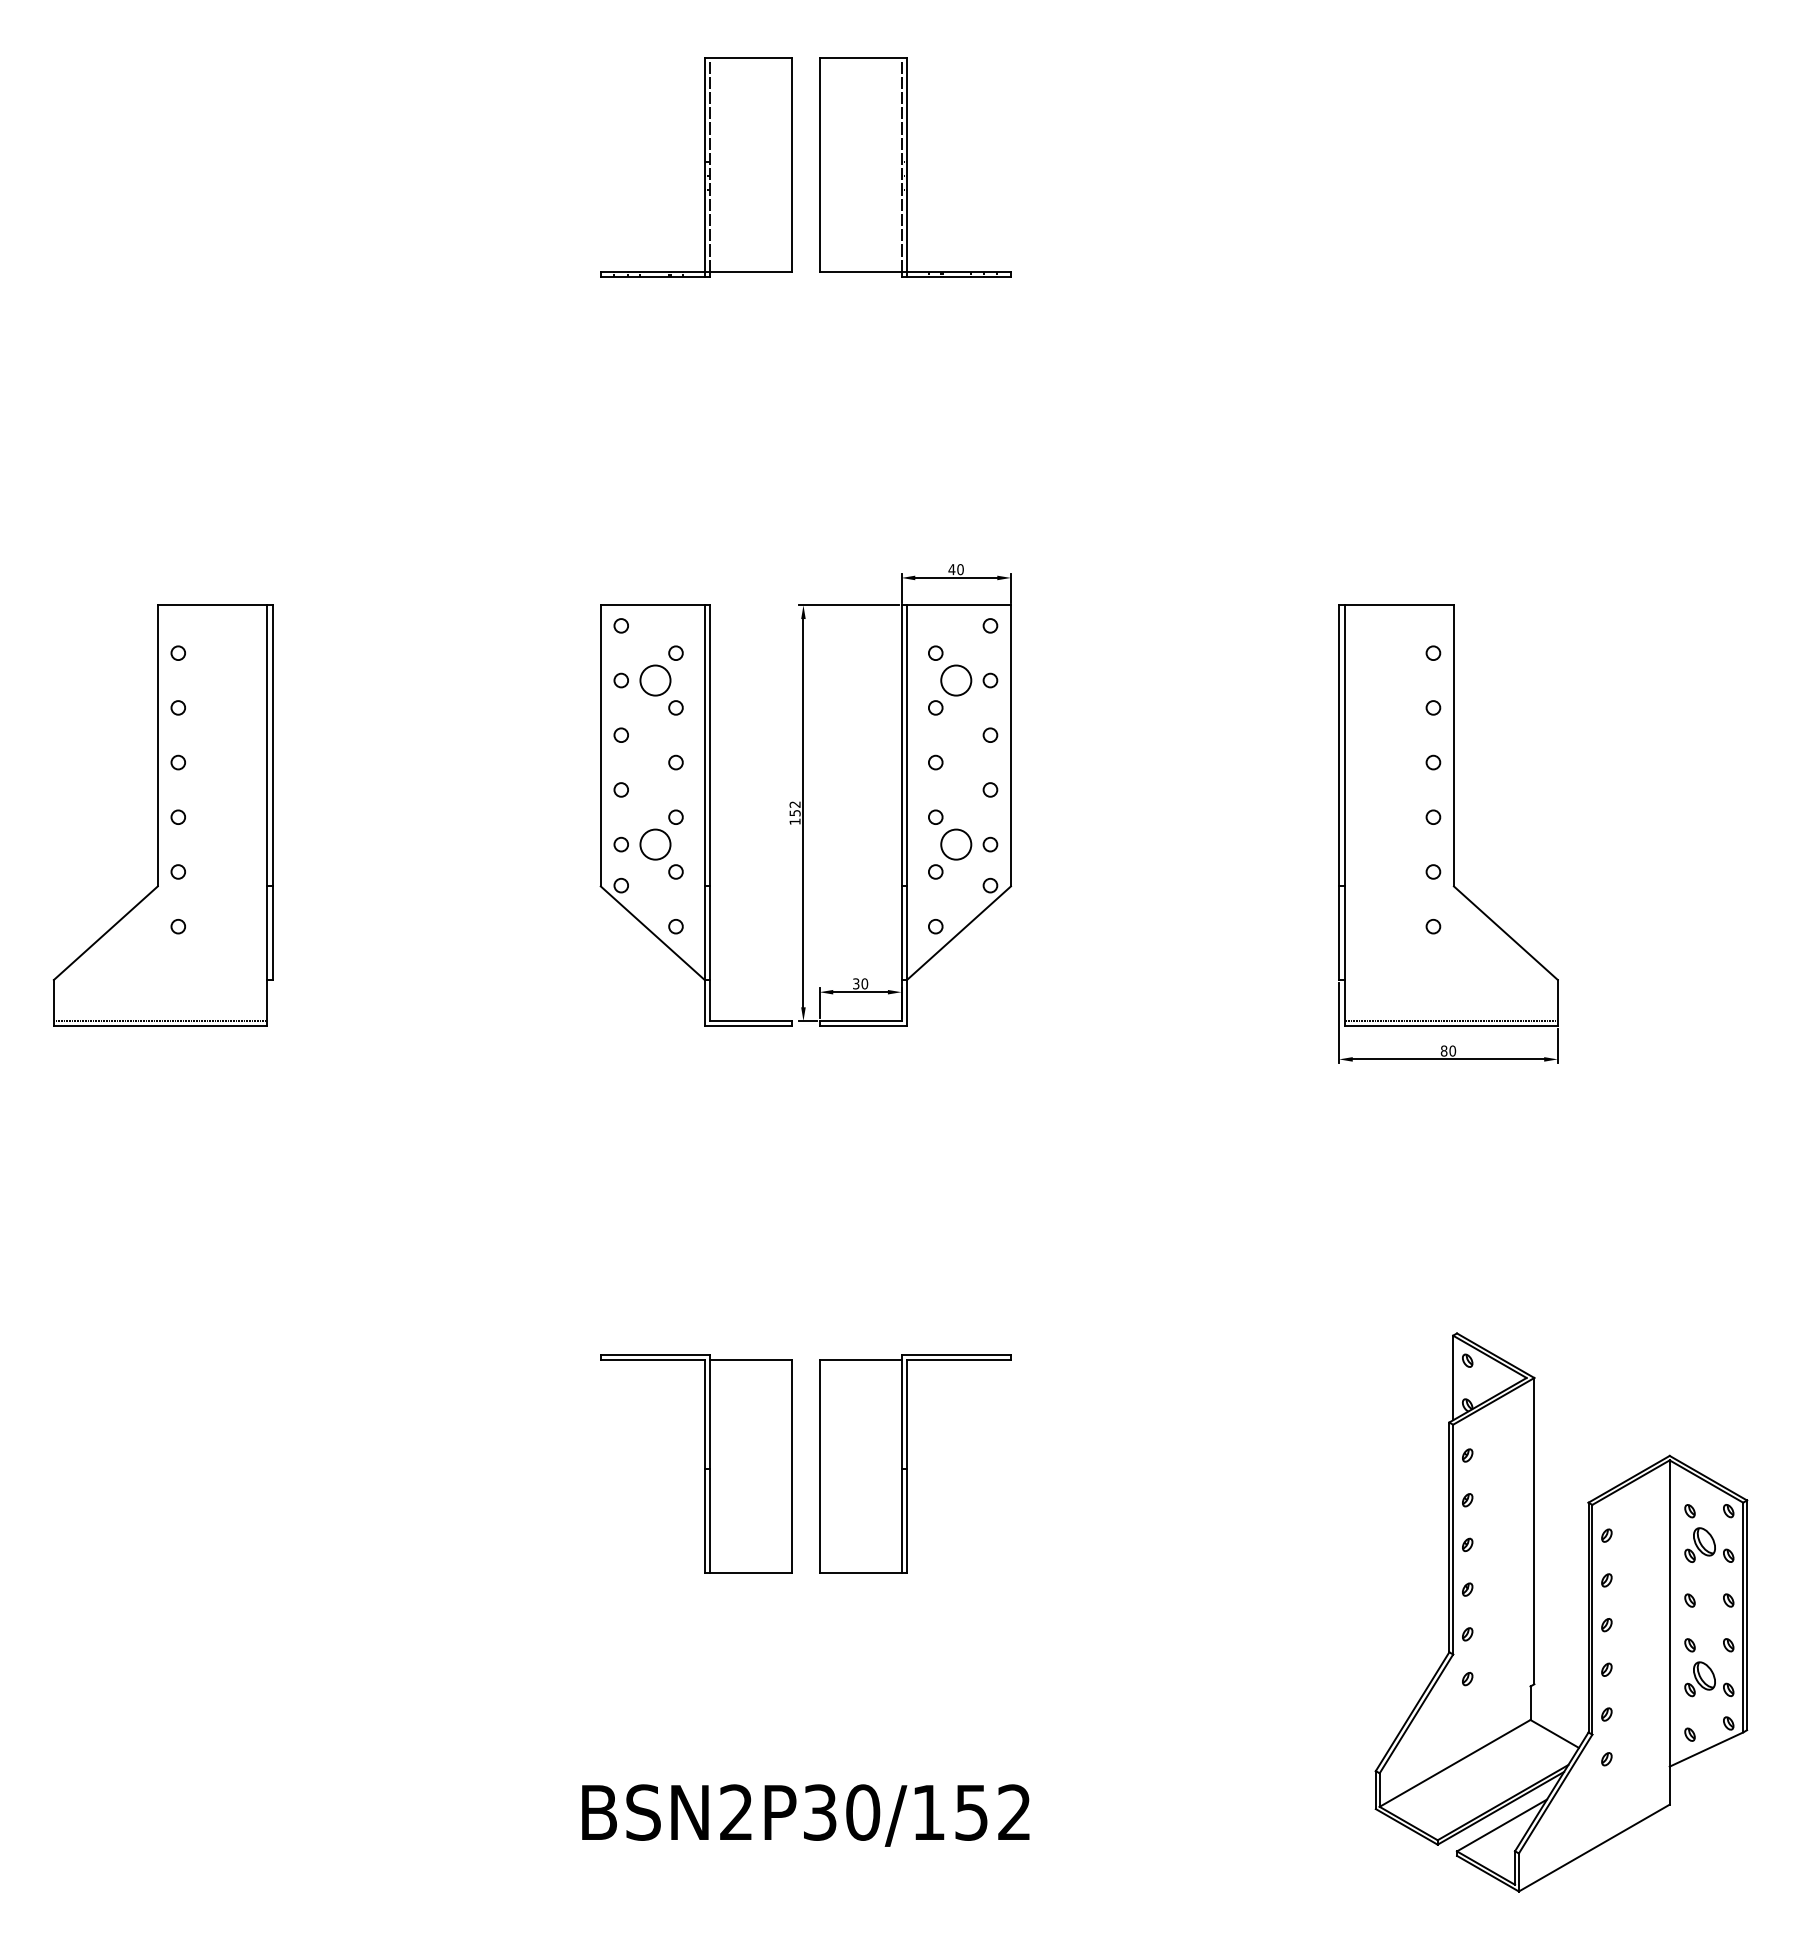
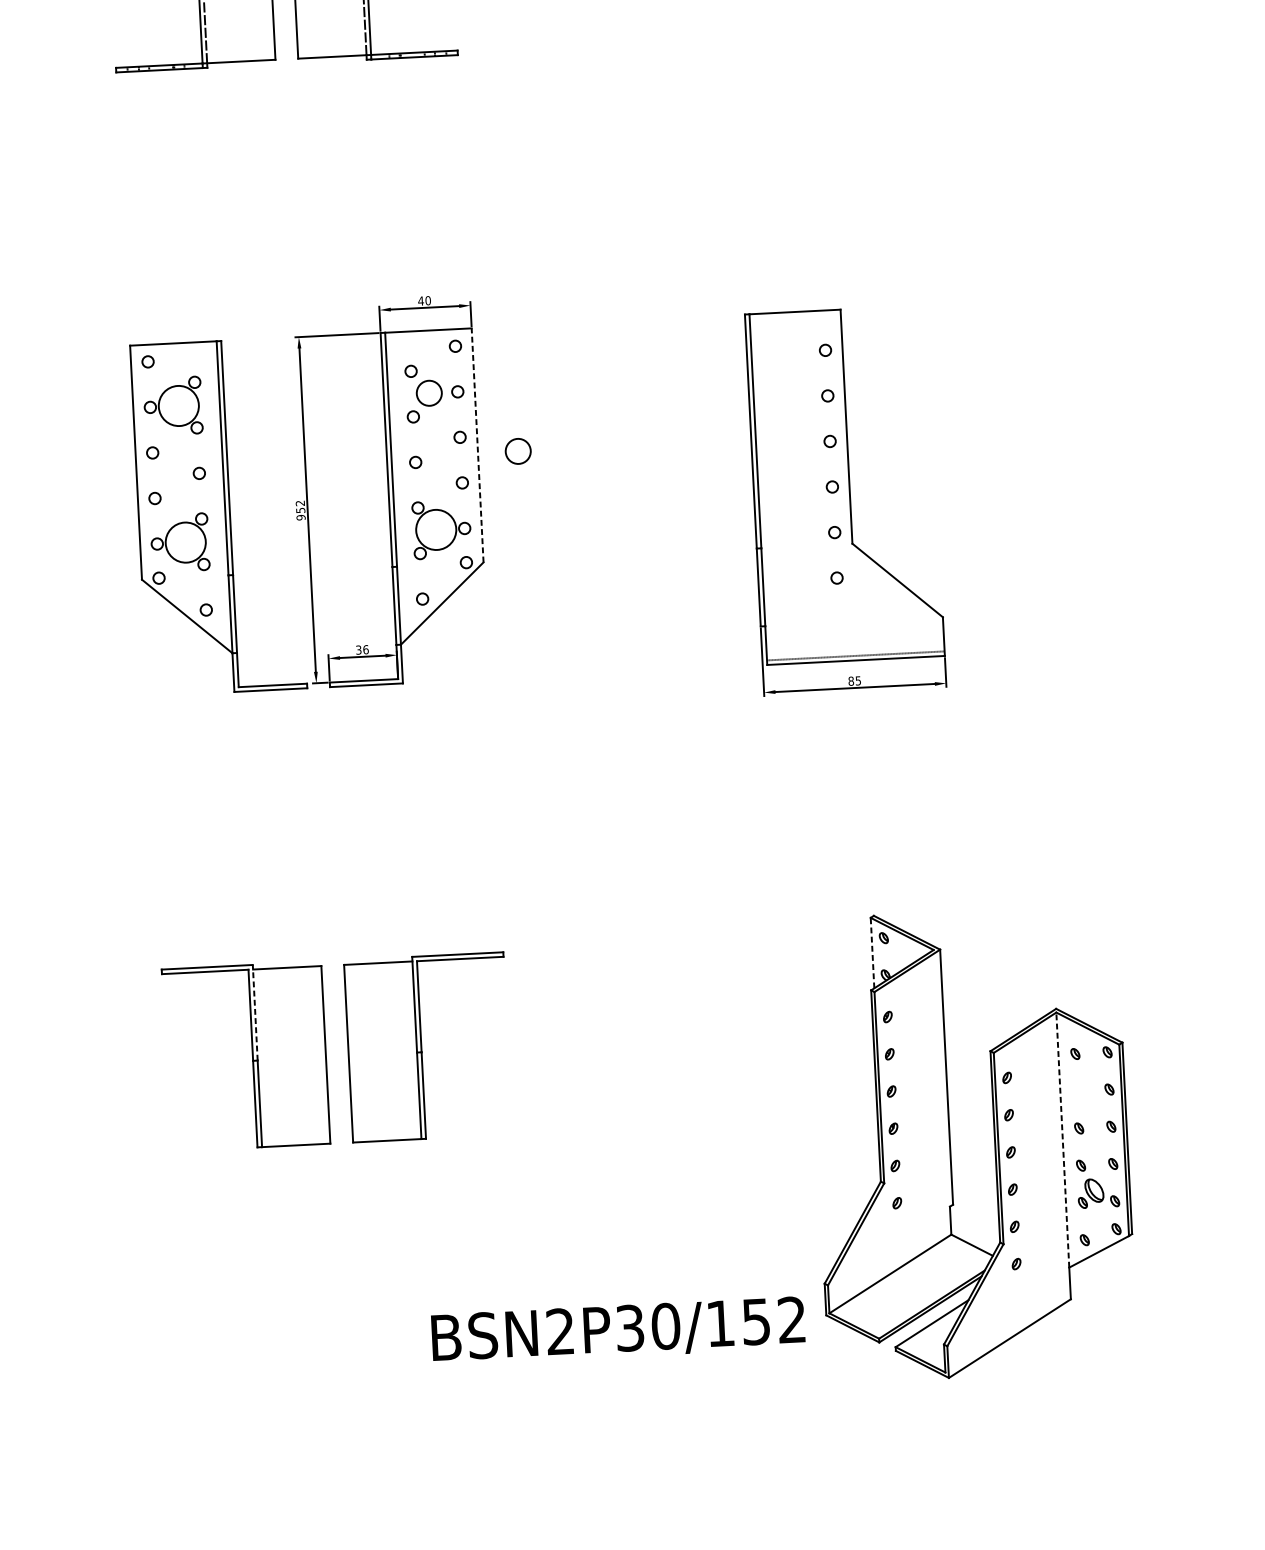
circle: (655, 680) -> (178, 405), size x1.6
line: (1010, 745) -> (477, 445), solid -> dashed
circle: (1059, 755) -> (518, 451), added
text: (794, 821) -> (300, 517), 152 -> 952
circle: (655, 844) -> (185, 542), size x1.6
circle: (956, 844) -> (436, 529), size x1.6
text: (864, 983) -> (365, 649), 30 -> 36
text: (1452, 1050) -> (858, 680), 80 -> 85
line: (1453, 1377) -> (872, 952), solid -> dashed
line: (710, 1411) -> (255, 1012), solid -> dashed
part: (1699, 1544) -> (1084, 1081), removed
line: (1669, 1613) -> (1062, 1140), solid -> dashed
text: (805, 1815) -> (618, 1331), moved

